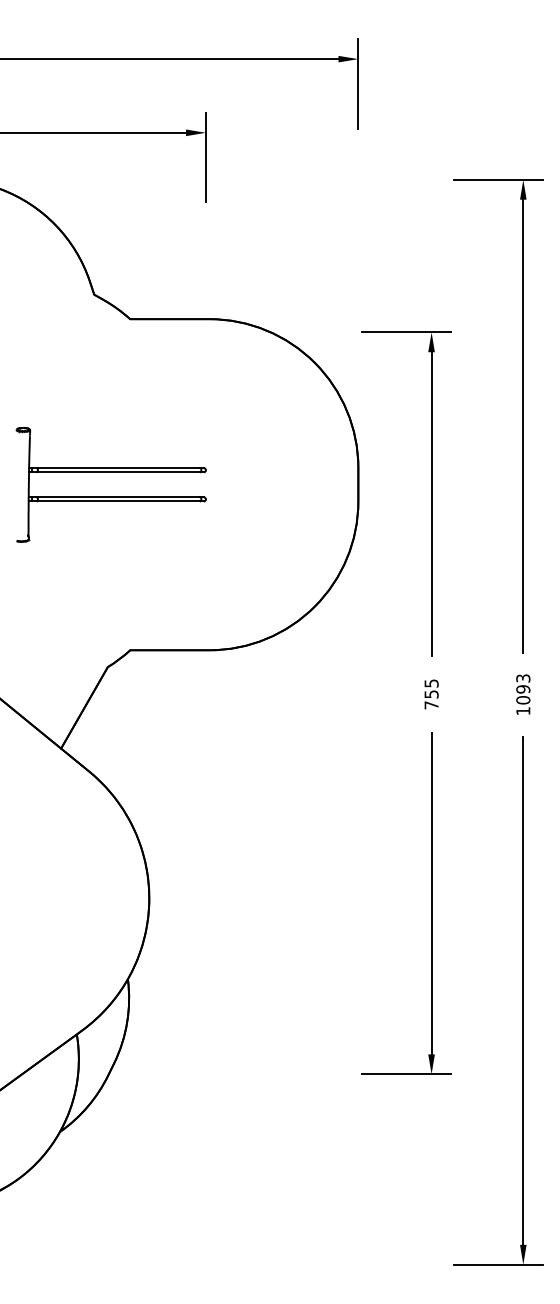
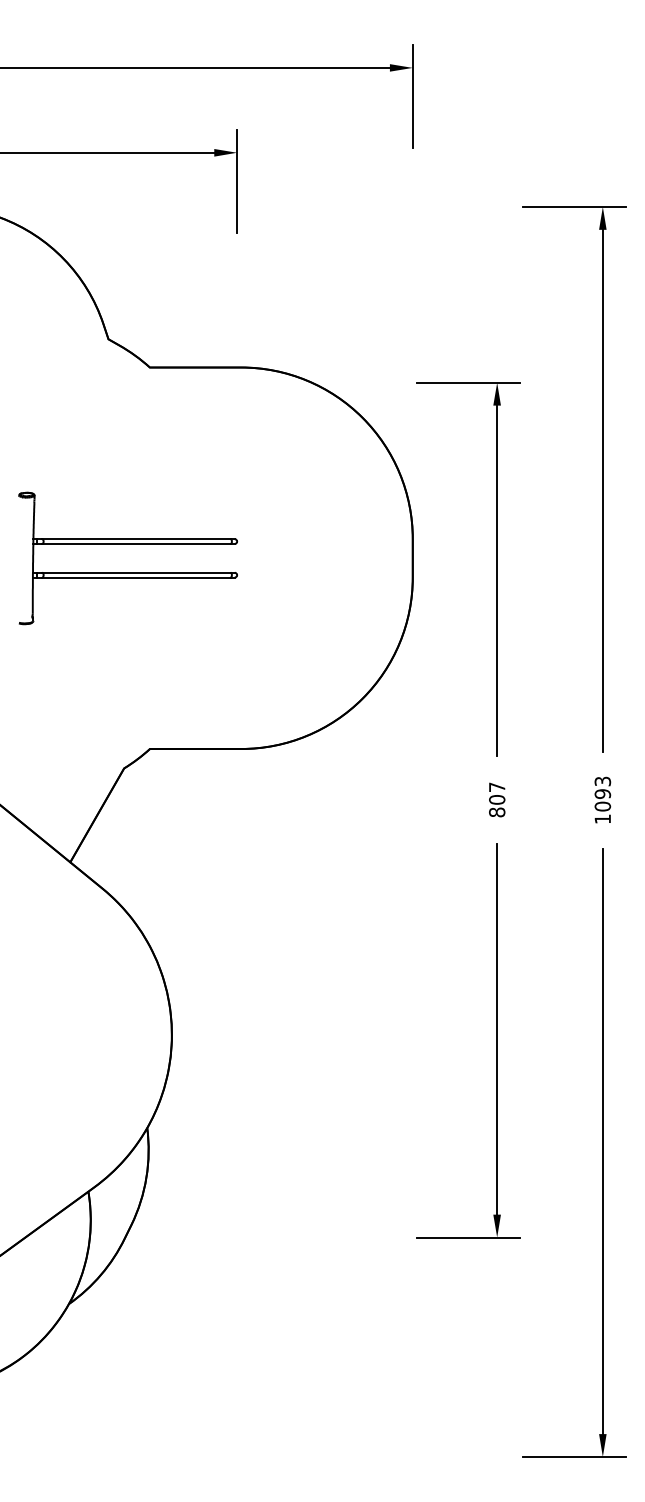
text: (431, 694) -> (497, 799), 755 -> 807

